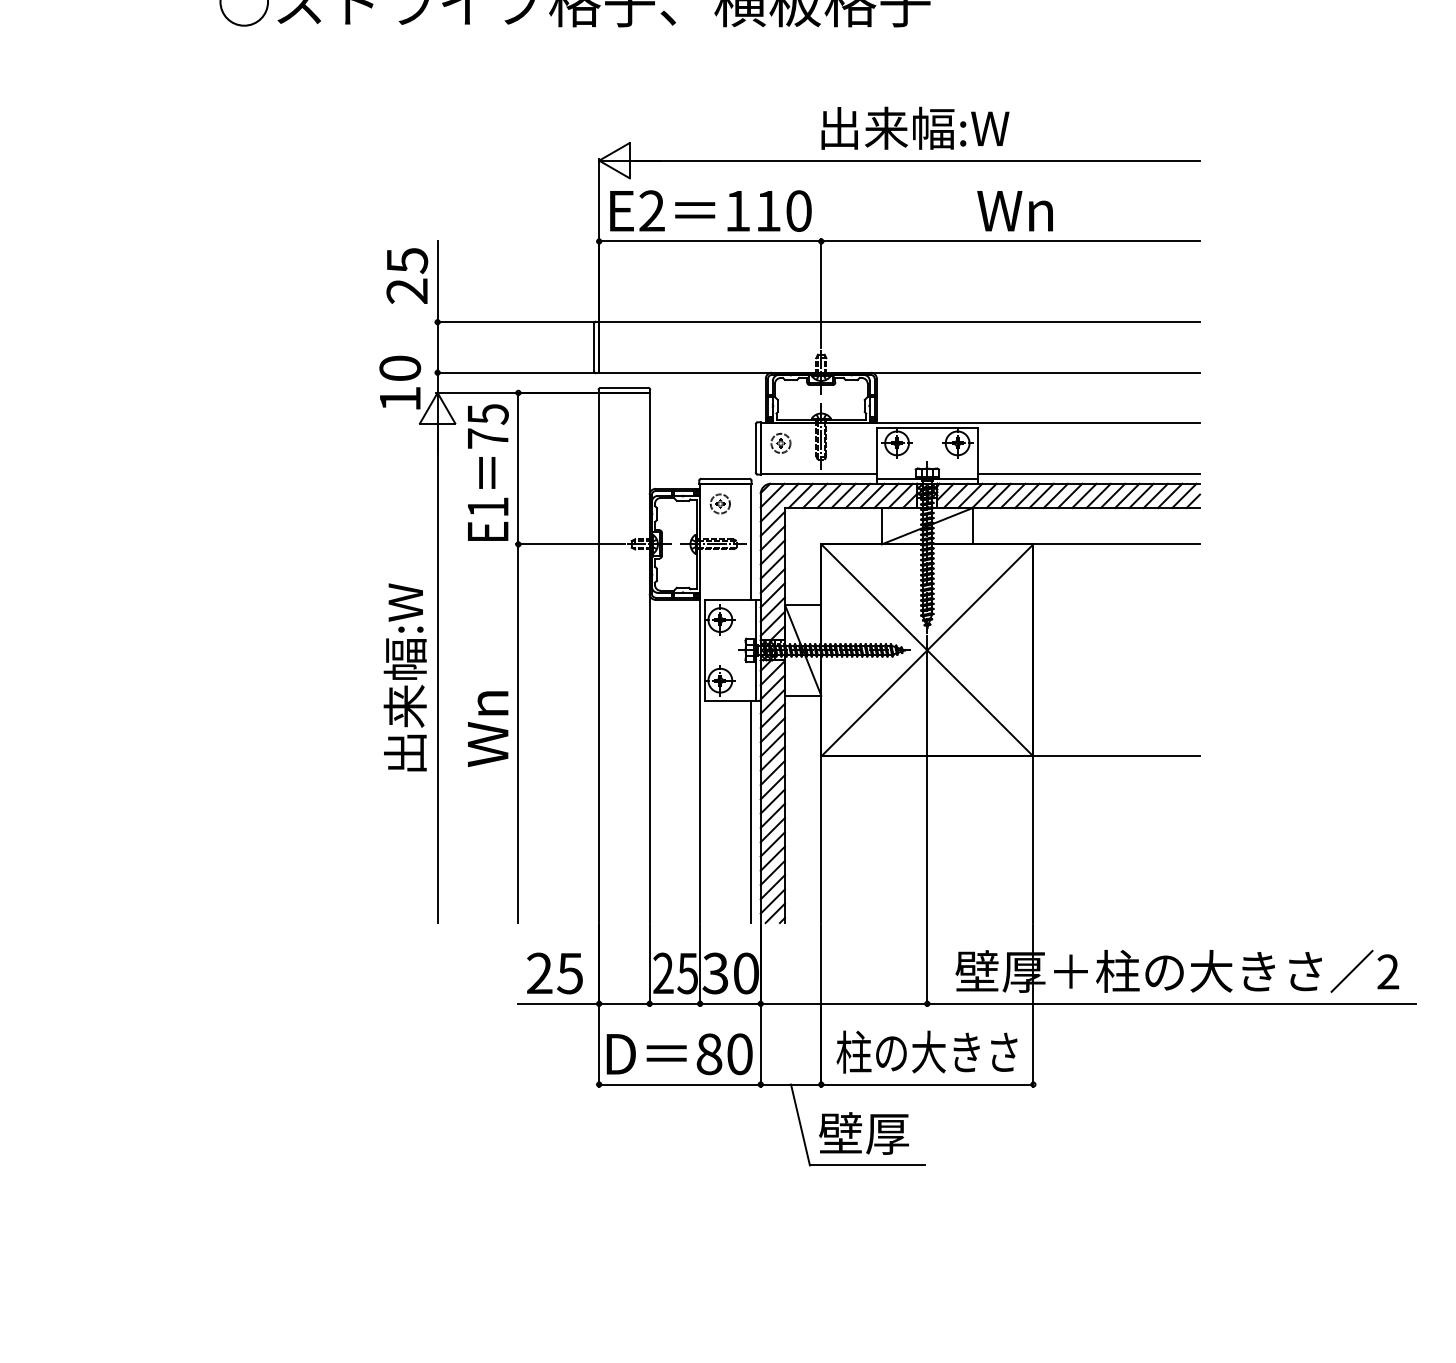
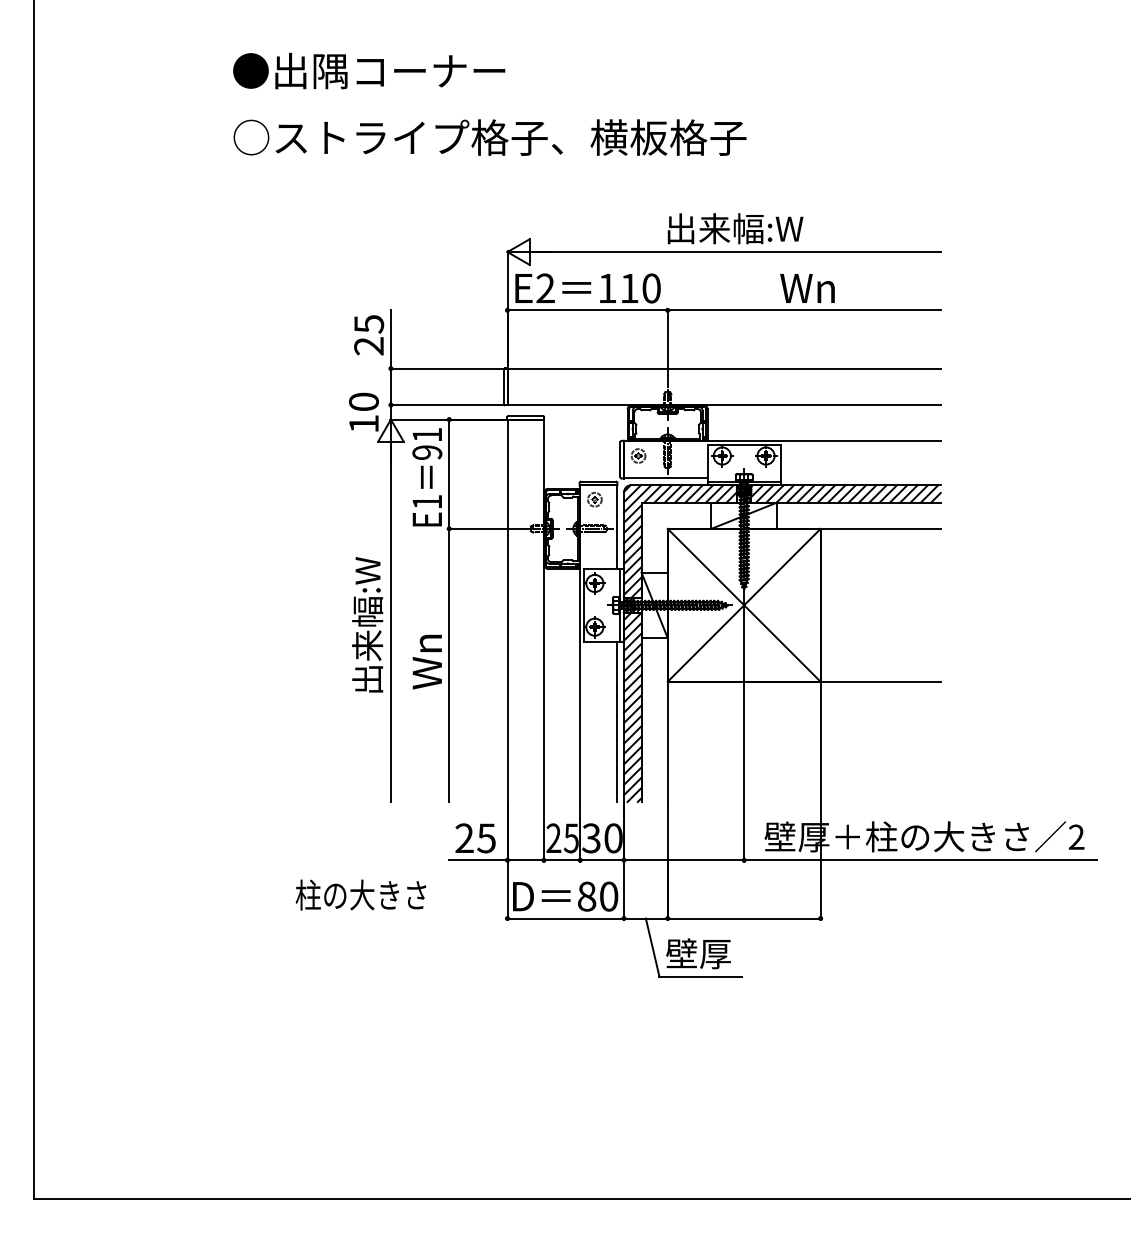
text: (488, 426) -> (427, 443), 75 -> 91
line: (1088, 473) -> (860, 477), removed
text: (926, 1051) -> (360, 894), moved

